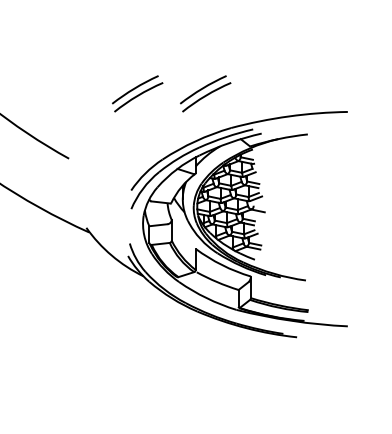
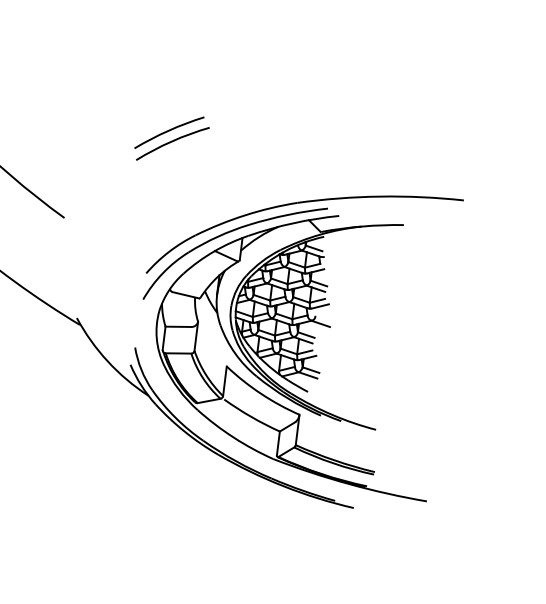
part: (205, 93) -> (267, 149), removed

